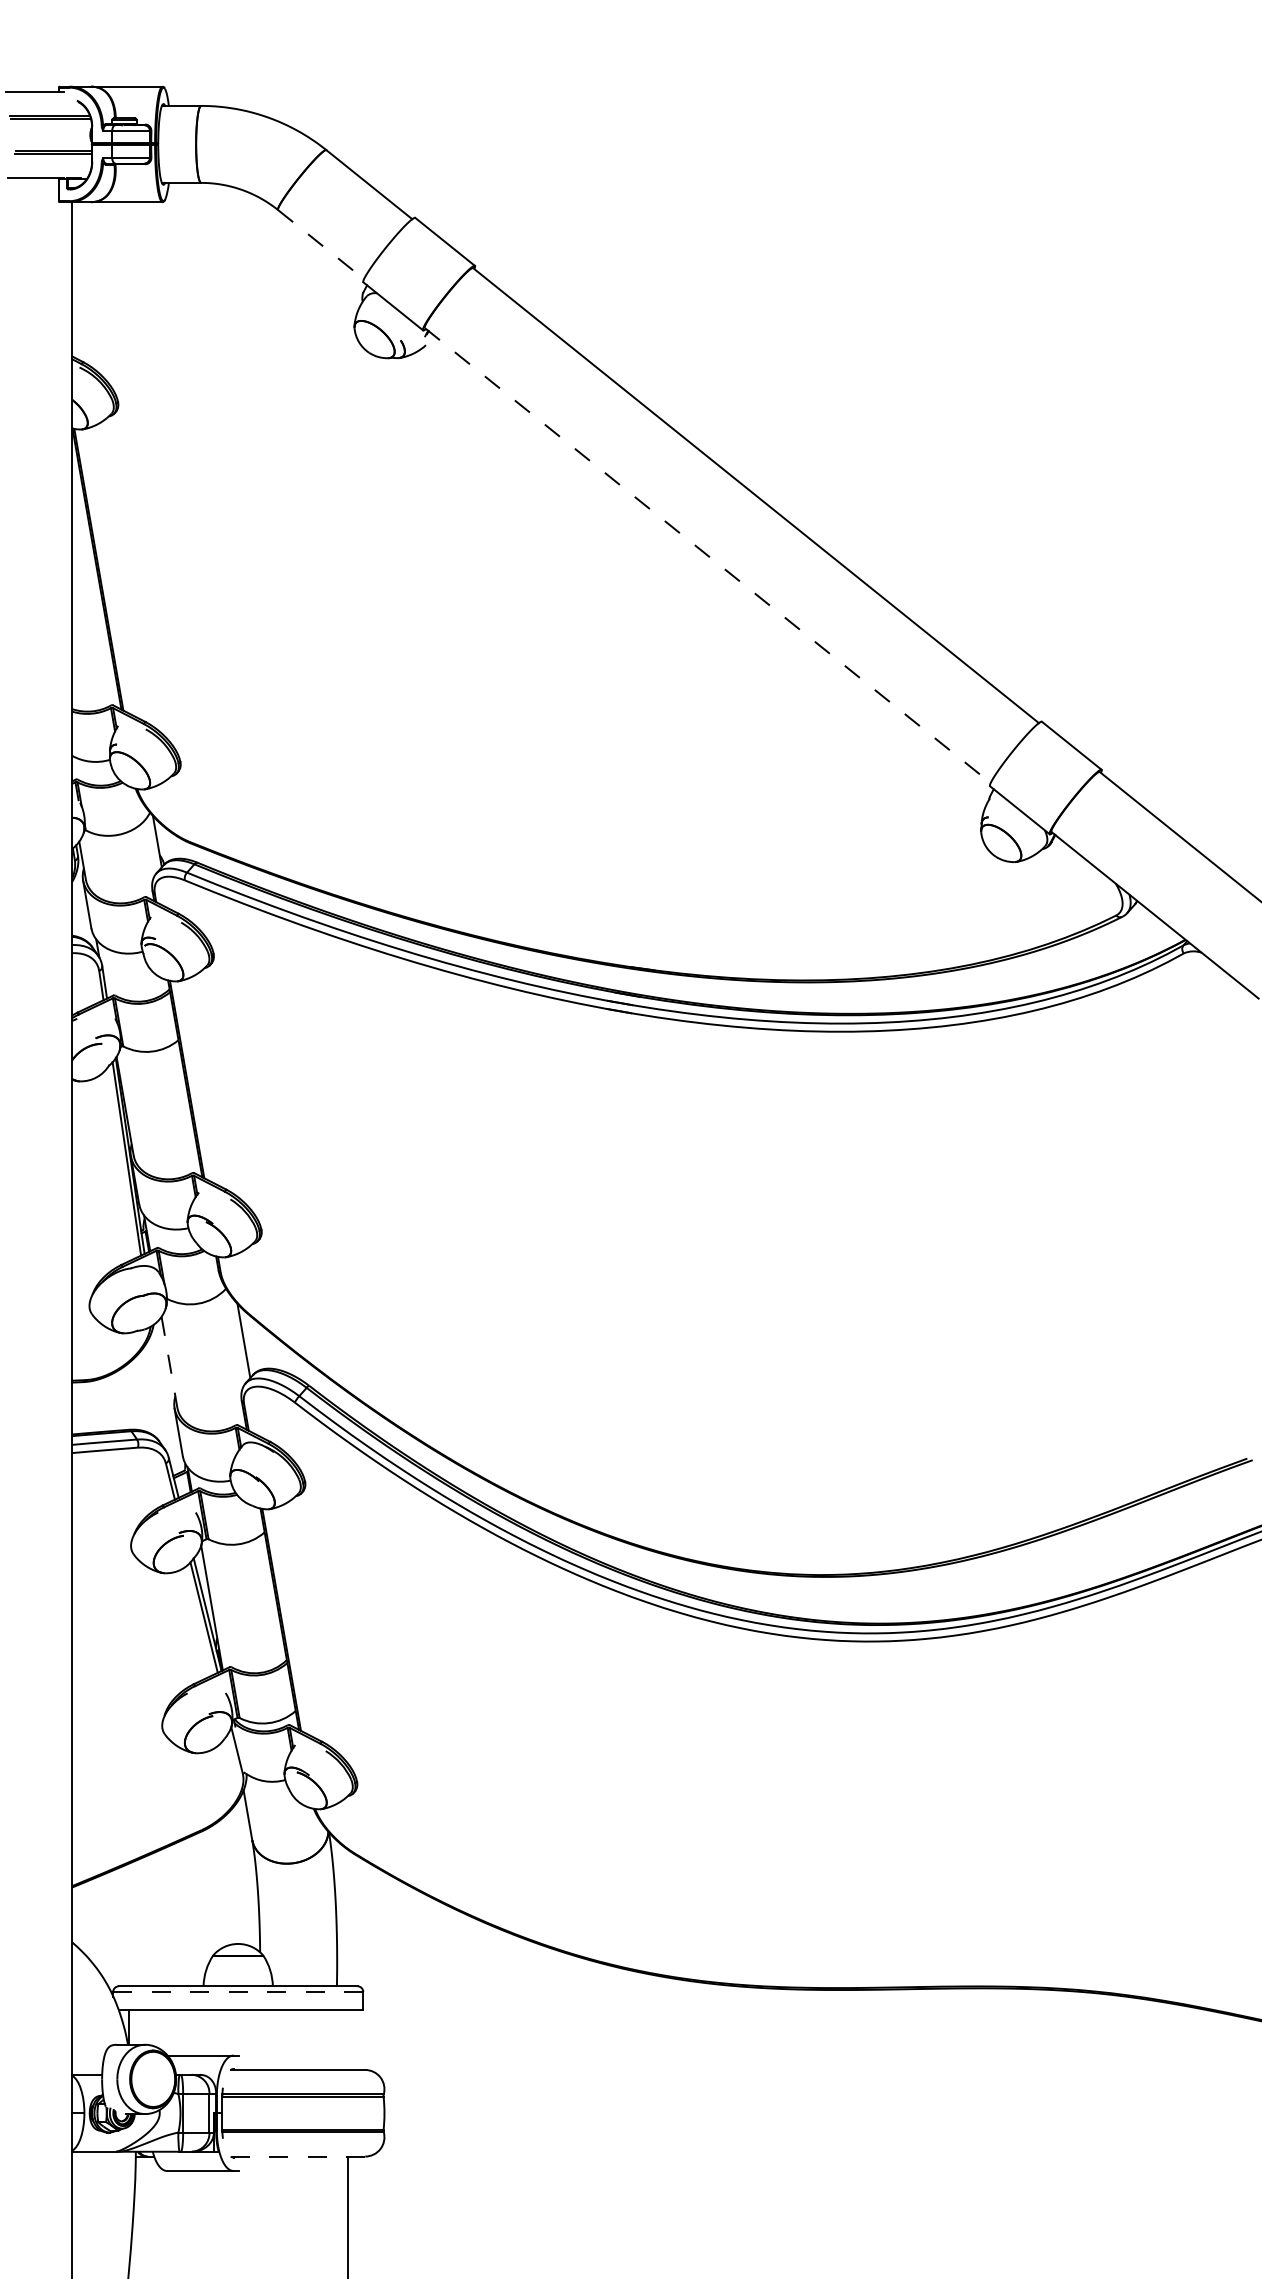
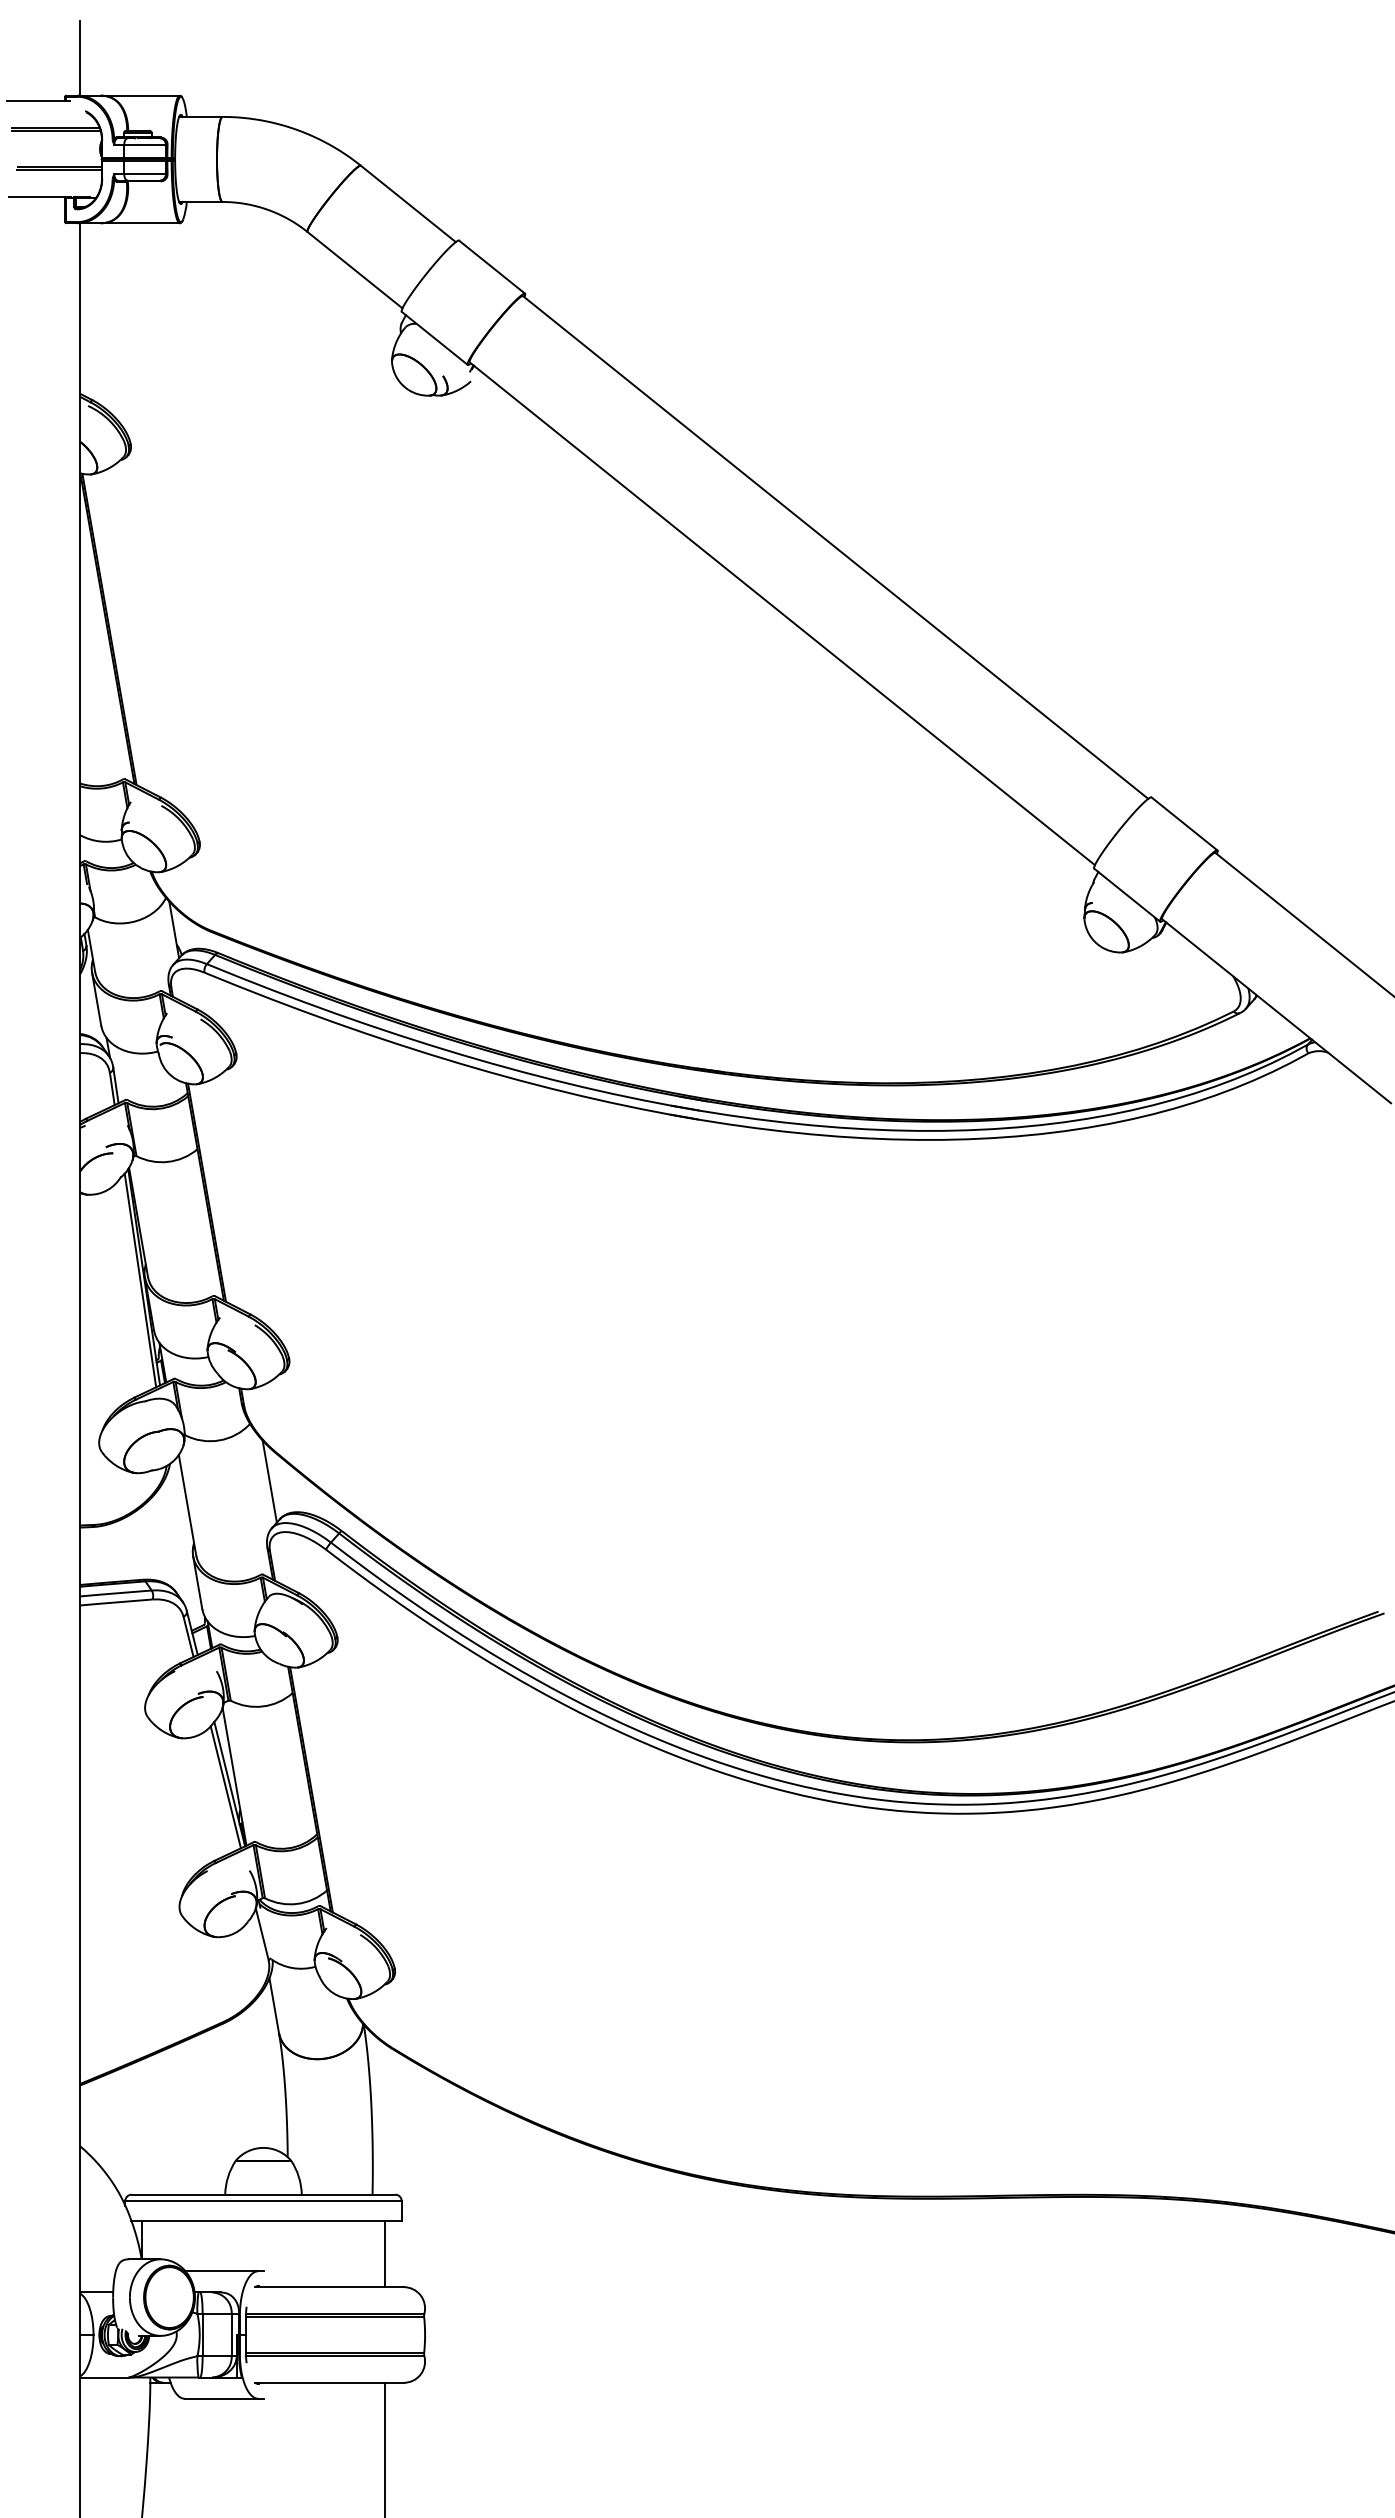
line: (72, 53) -> (80, 58), added
line: (321, 244) -> (355, 270), dashed -> solid
line: (707, 556) -> (782, 614), dashed -> solid
line: (169, 1362) -> (187, 1505), dashed -> solid
line: (237, 1992) -> (262, 2201), dashed -> solid
line: (347, 2040) -> (384, 2254), added
line: (297, 2156) -> (328, 2382), dashed -> solid

